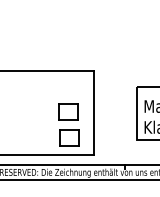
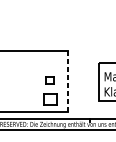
part: (68, 111) -> (49, 80), size x0.6
line: (93, 113) -> (67, 81), solid -> dashed

